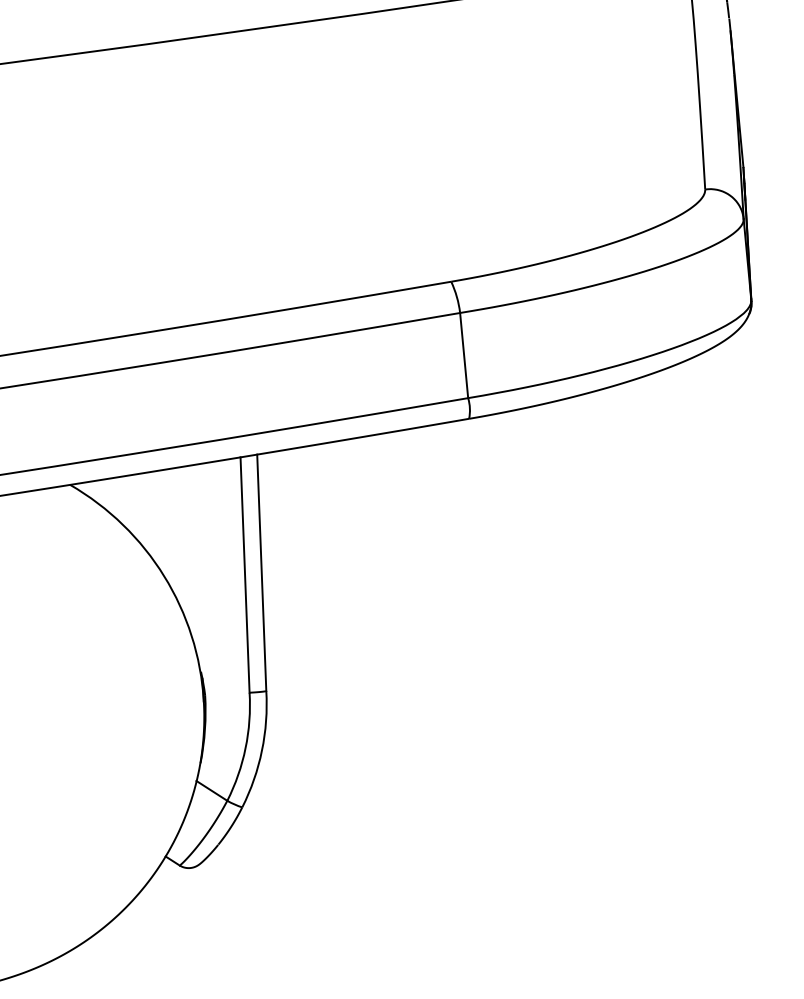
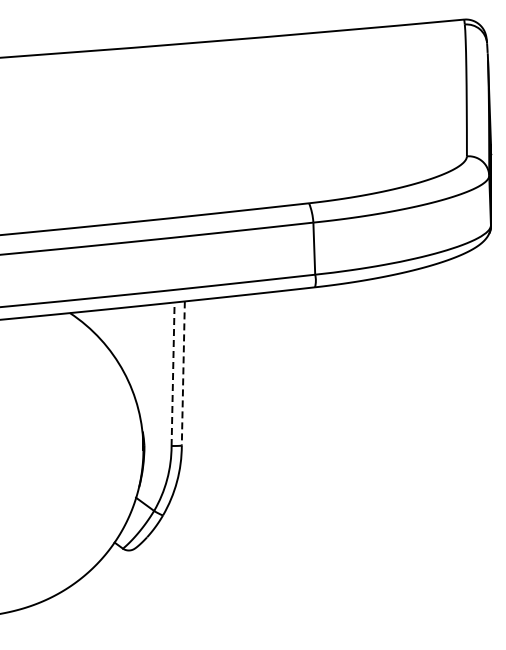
line: (262, 572) -> (183, 373), solid -> dashed
line: (245, 575) -> (173, 374), solid -> dashed

